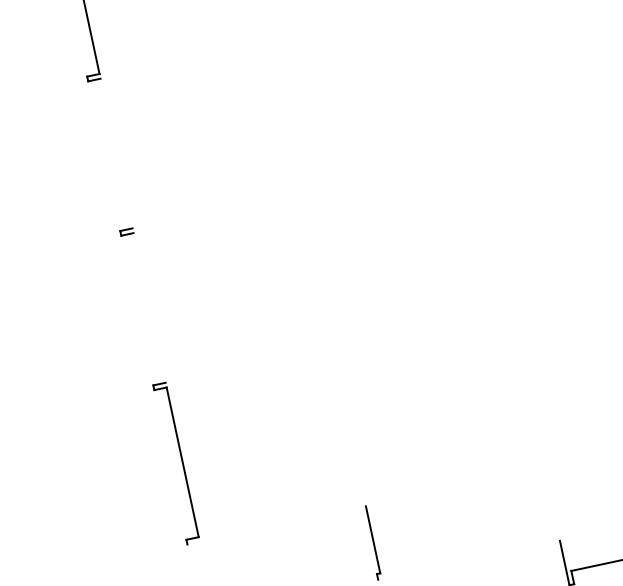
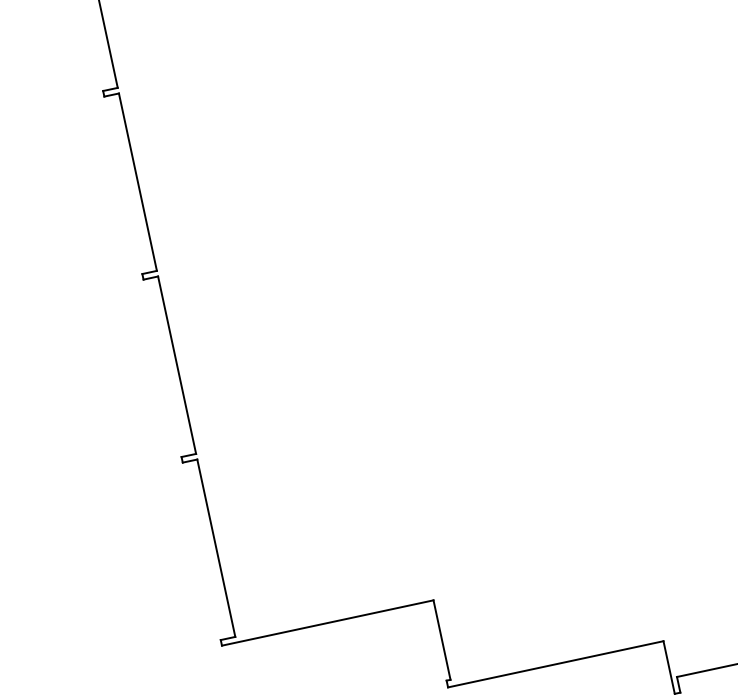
line: (116, 152) -> (137, 181), added
line: (149, 307) -> (177, 364), added
line: (276, 524) -> (327, 622), added
line: (468, 560) -> (555, 664), added

